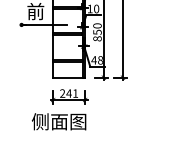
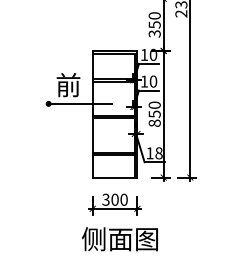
text: (94, 60) -> (150, 153), 48 -> 18
text: (68, 93) -> (114, 199), 241 -> 300
text: (58, 121) -> (119, 239), moved

